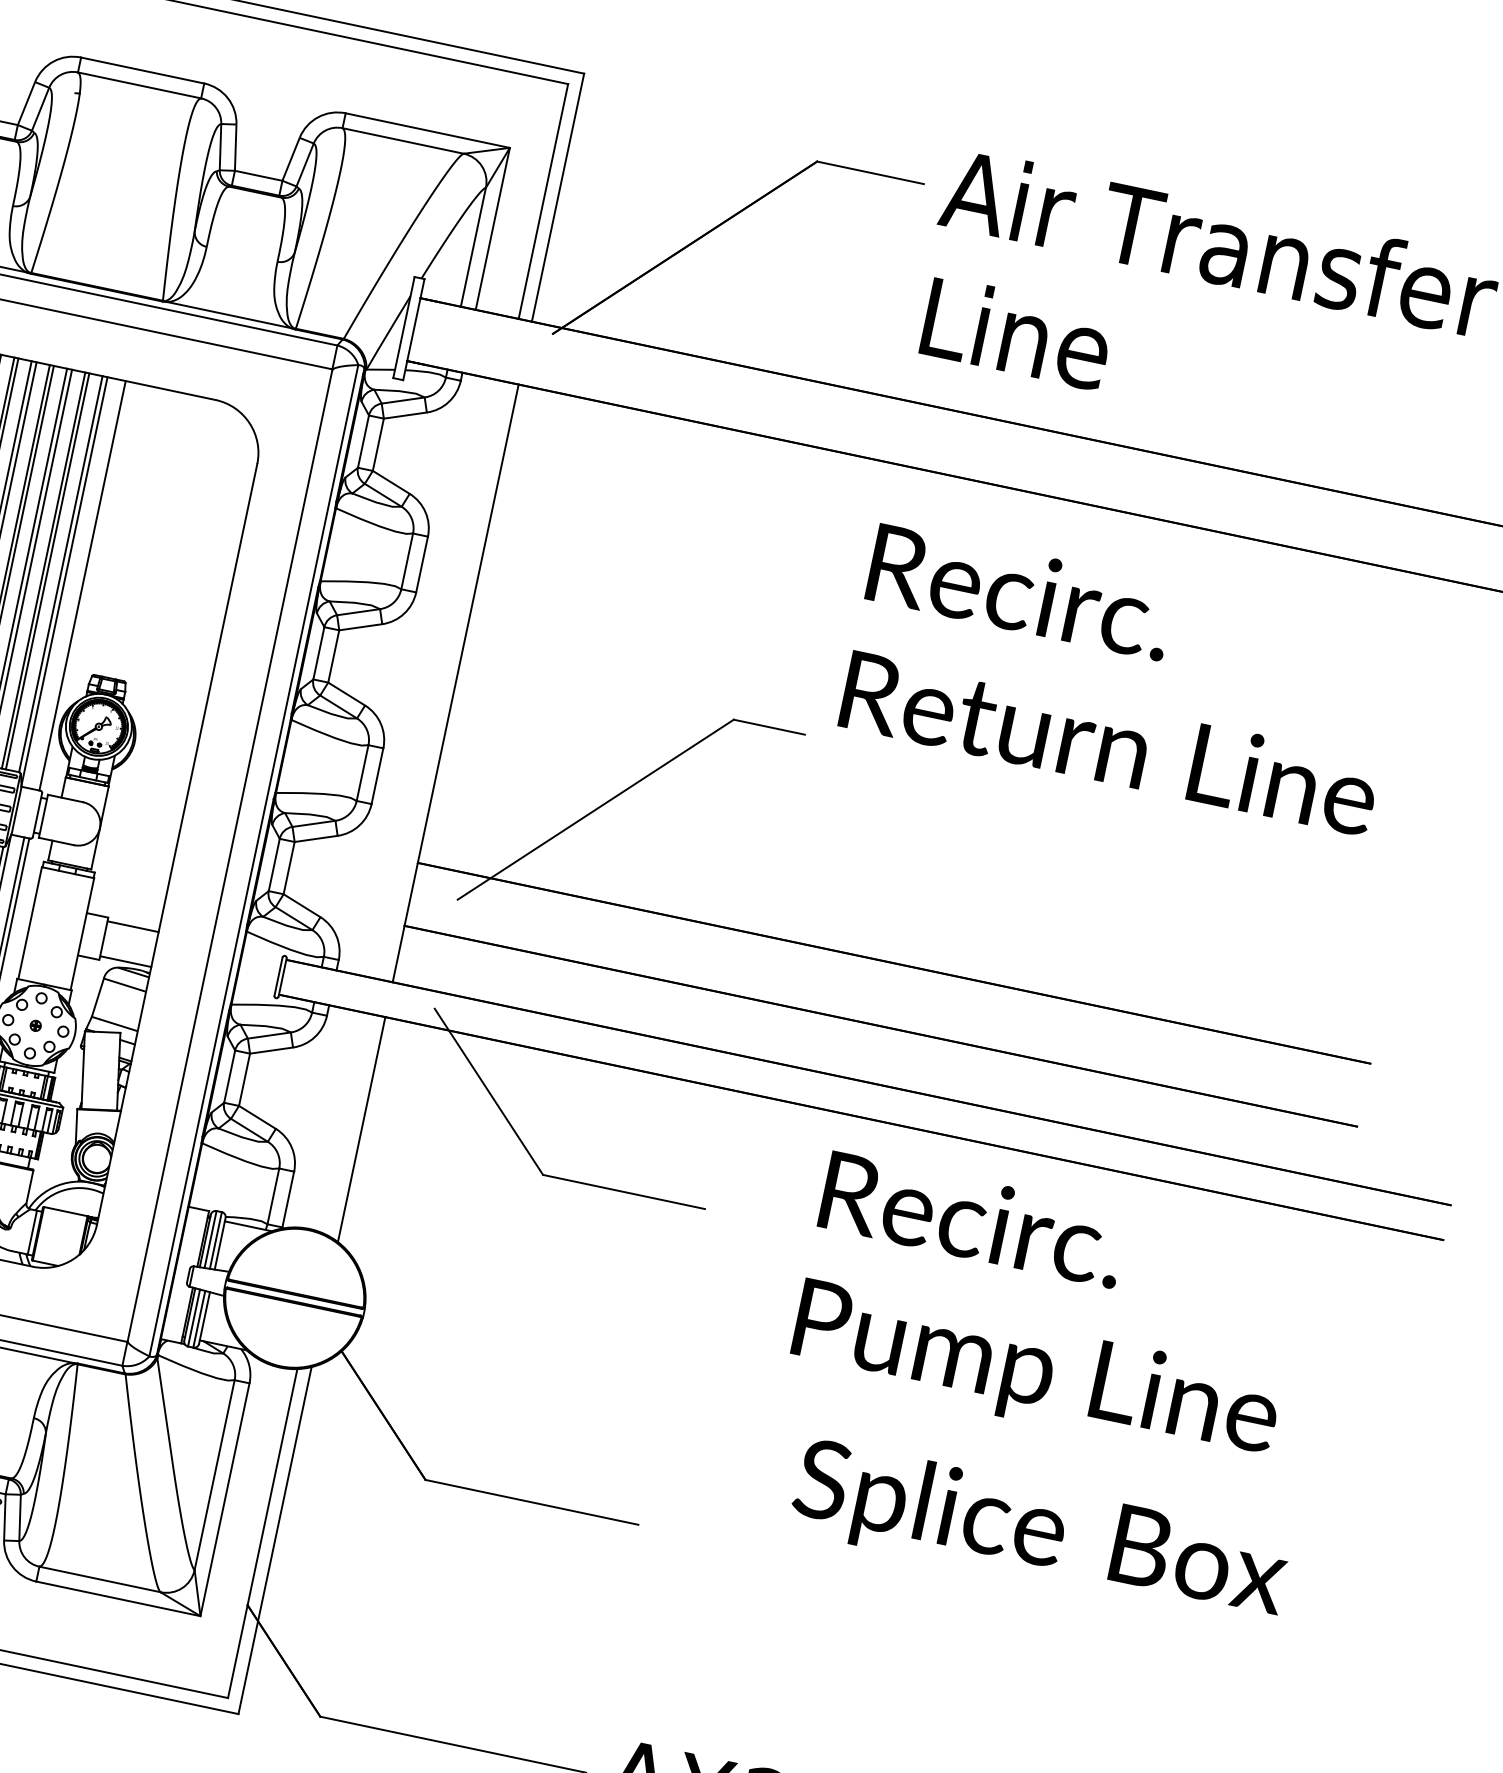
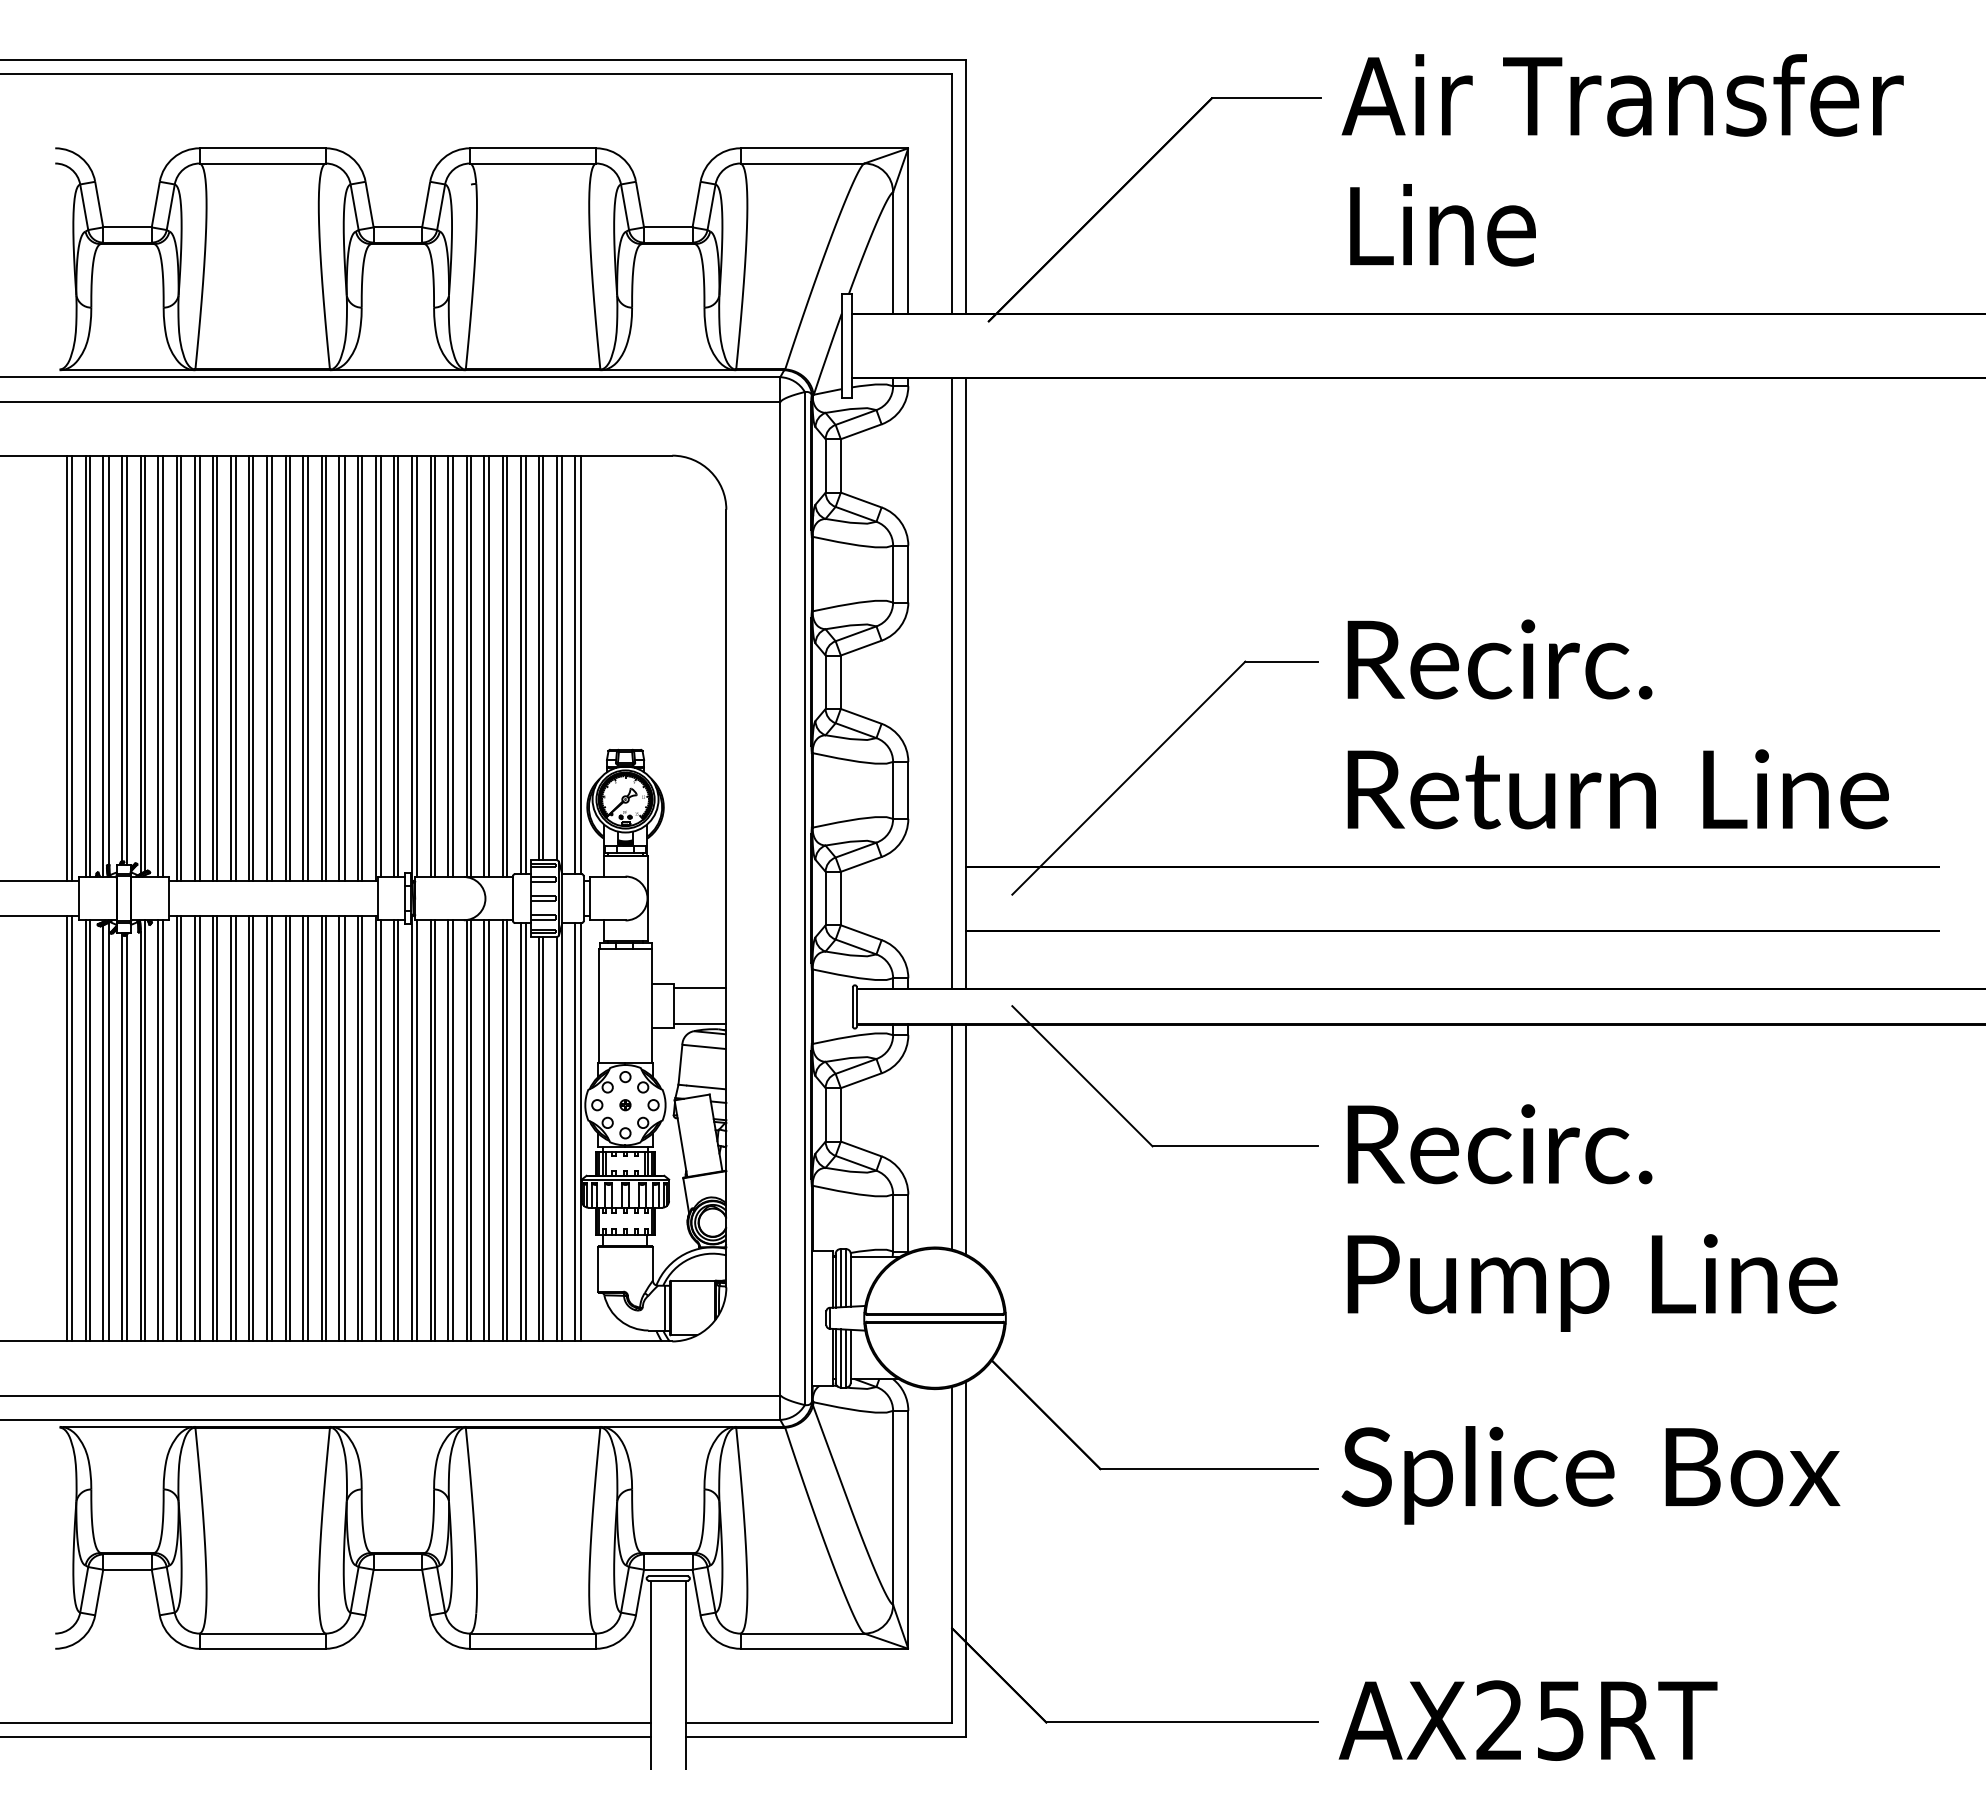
line: (77, 584) -> (575, 664), added
text: (1122, 679) -> (1617, 724), moved
line: (442, 680) -> (952, 683), added
line: (349, 1123) -> (952, 1136), added
text: (1048, 1310) -> (1592, 1217), moved
text: (1039, 1534) -> (1590, 1475), moved

